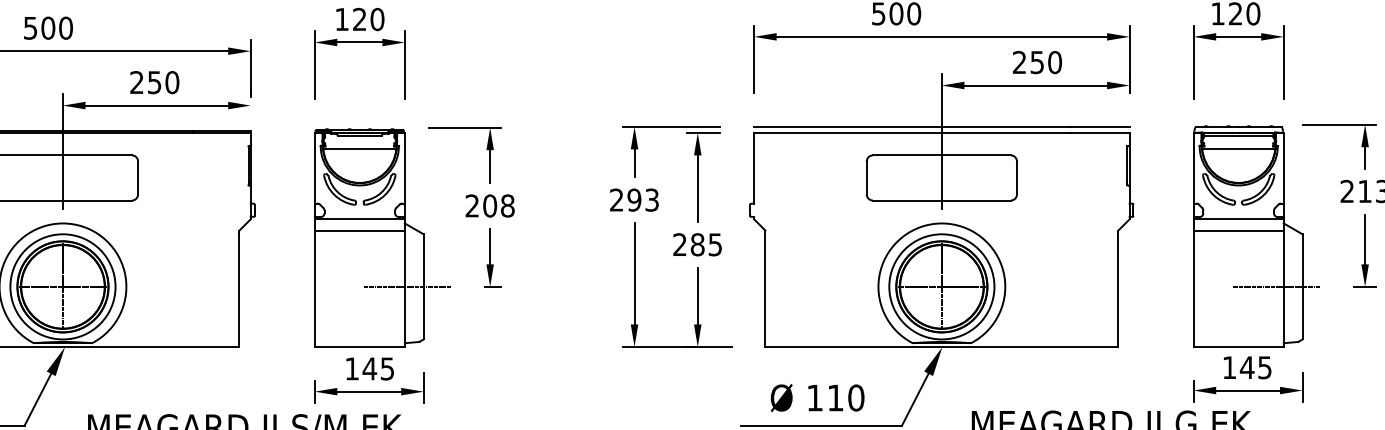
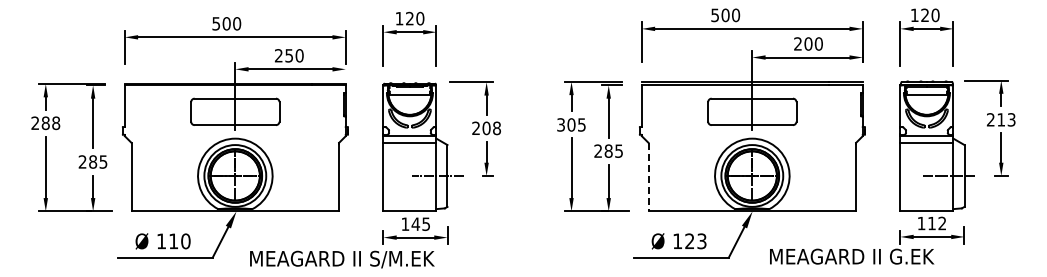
text: (1037, 61) -> (808, 43), 250 -> 200
text: (634, 199) -> (571, 124), 293 -> 305
line: (765, 289) -> (648, 177), solid -> dashed
text: (1254, 367) -> (936, 223), 145 -> 112
text: (845, 398) -> (695, 241), 110 -> 123

